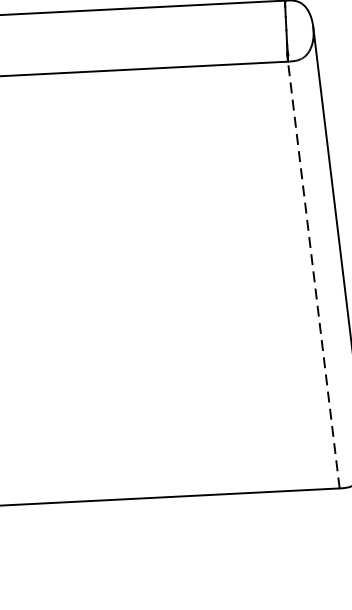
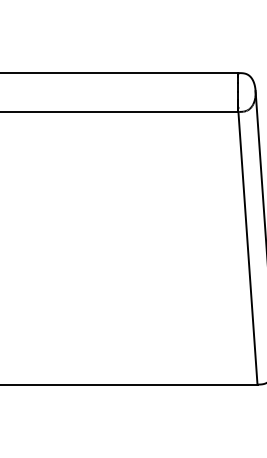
line: (313, 275) -> (247, 248), dashed -> solid

